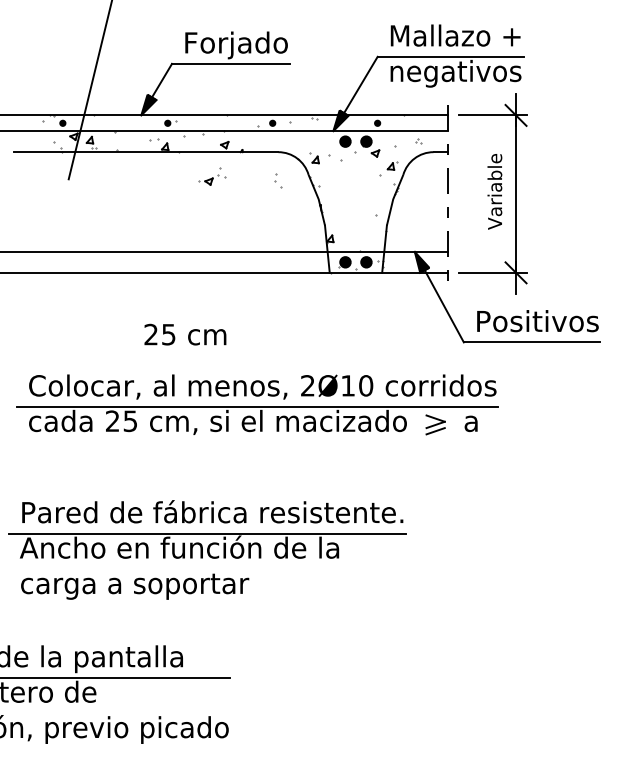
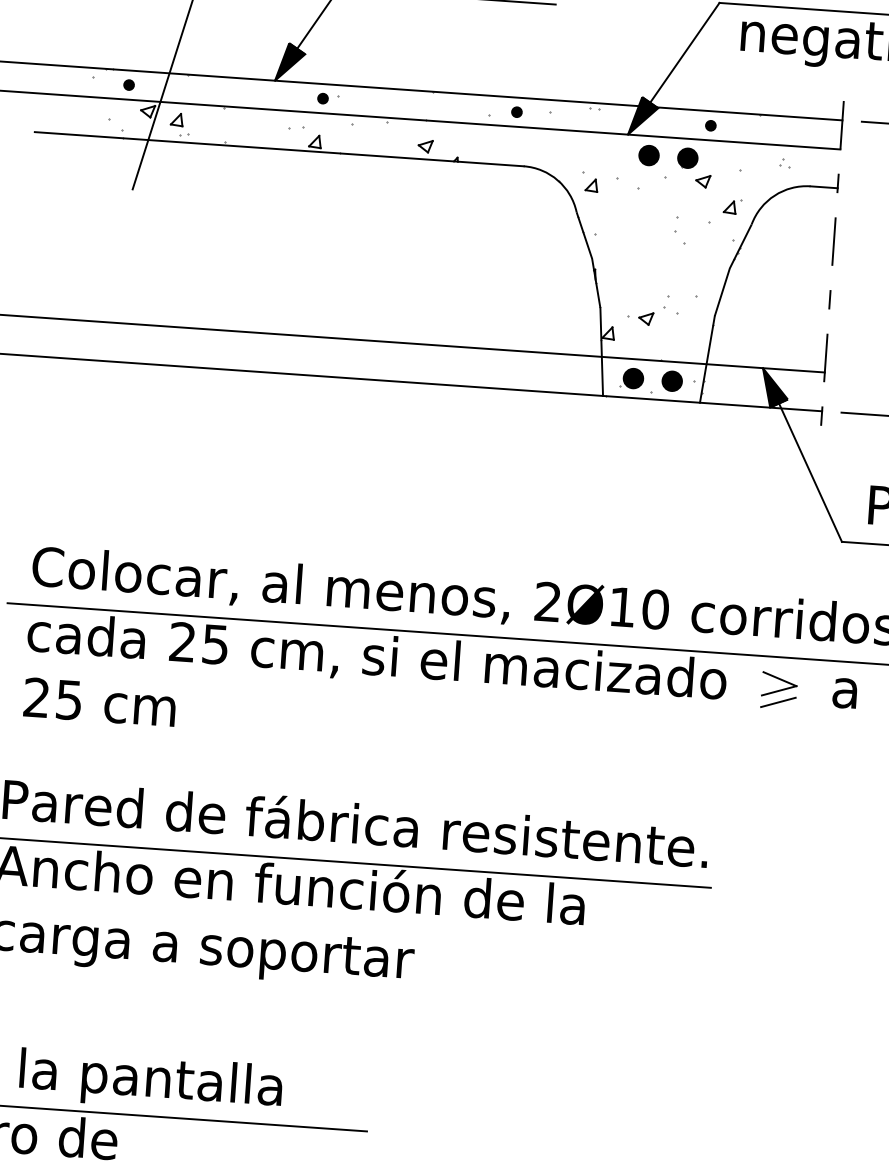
part: (212, 176) -> (653, 309), moved
part: (278, 180) -> (681, 229), moved
text: (185, 334) -> (100, 701), moved

